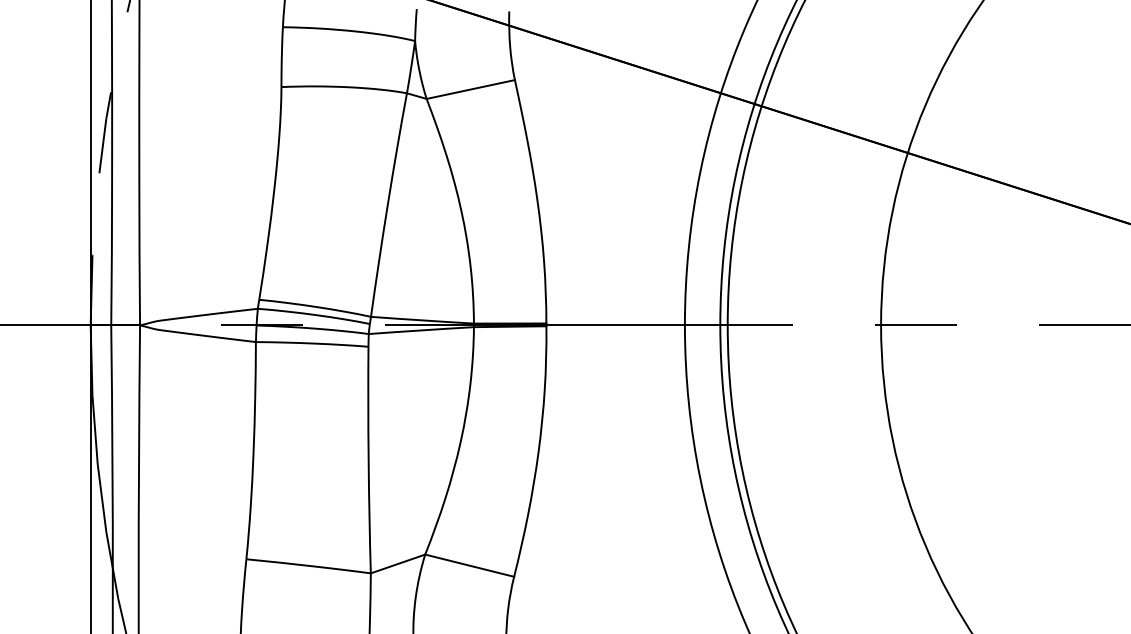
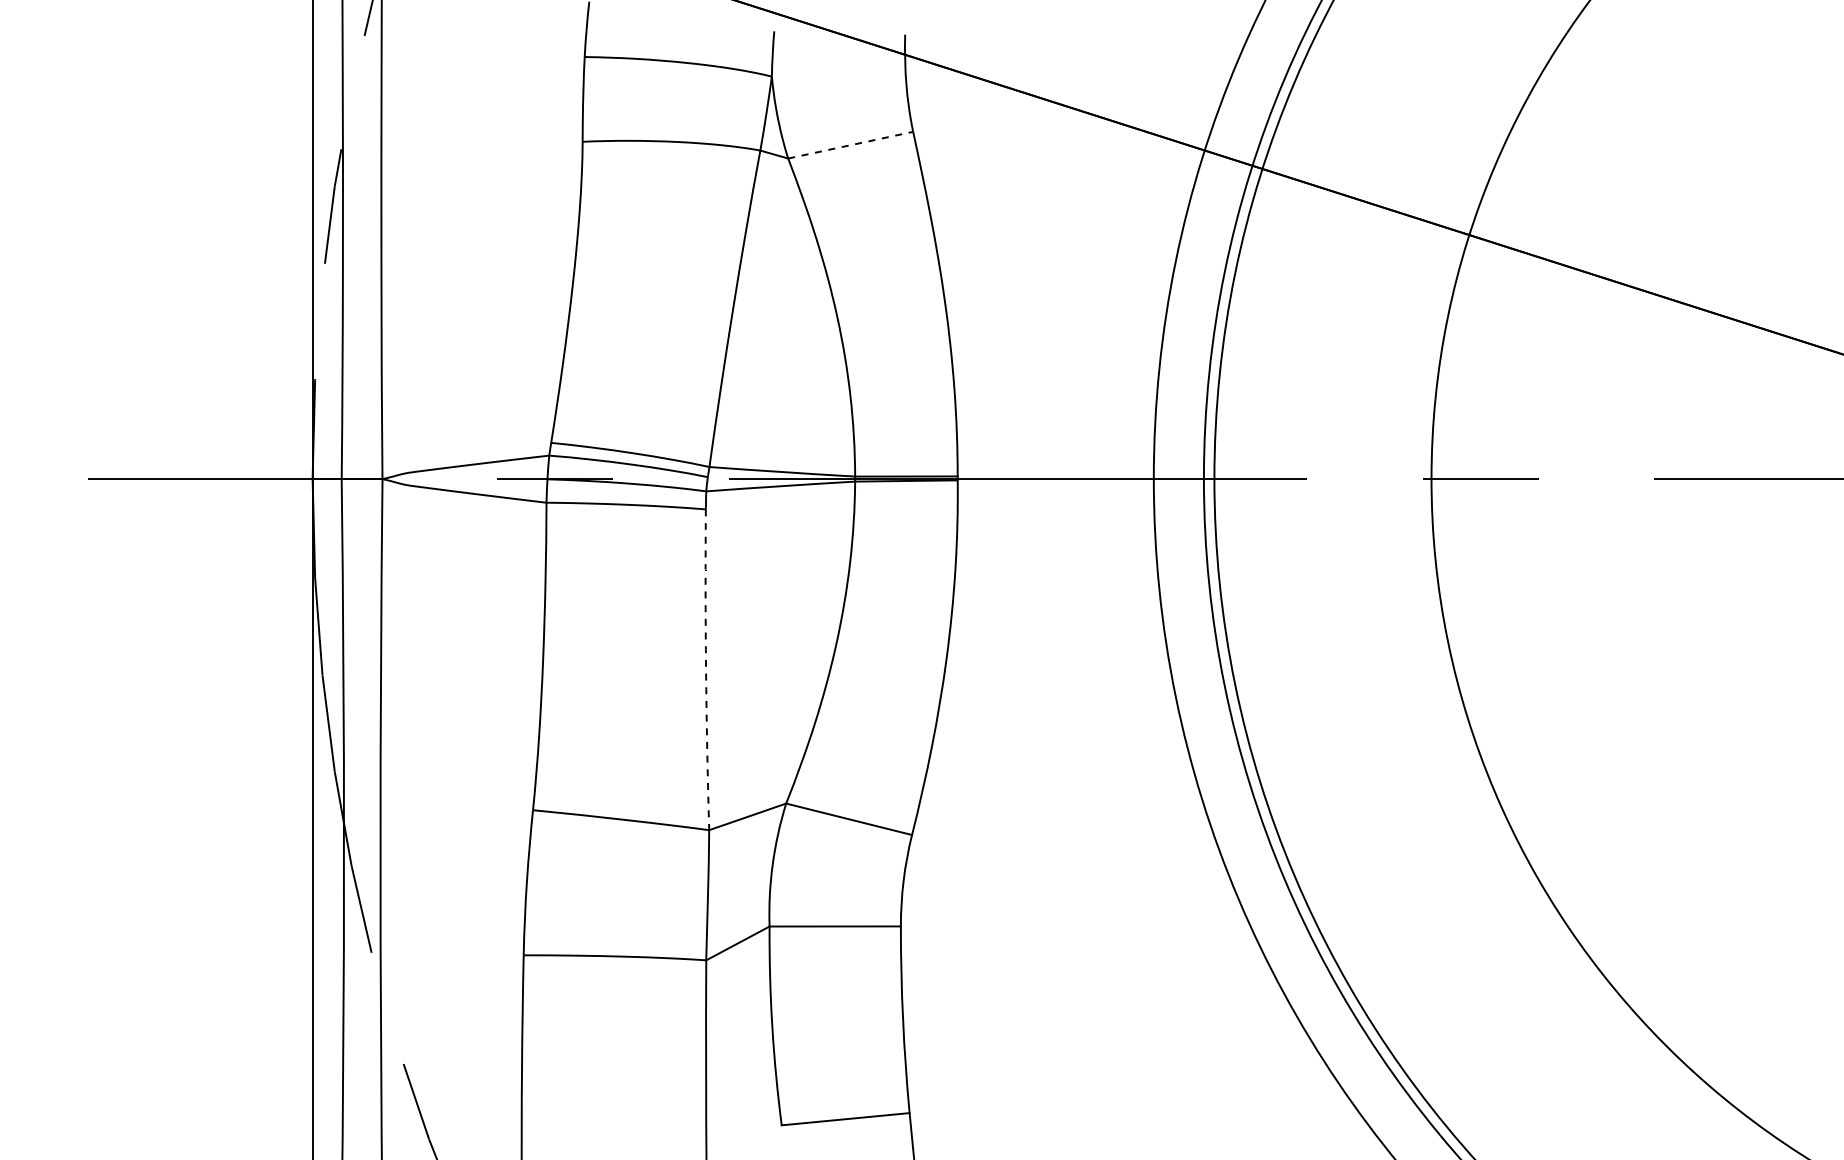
line: (470, 89) -> (850, 145), solid -> dashed
arc: (368, 459) -> (706, 669), solid -> dashed

